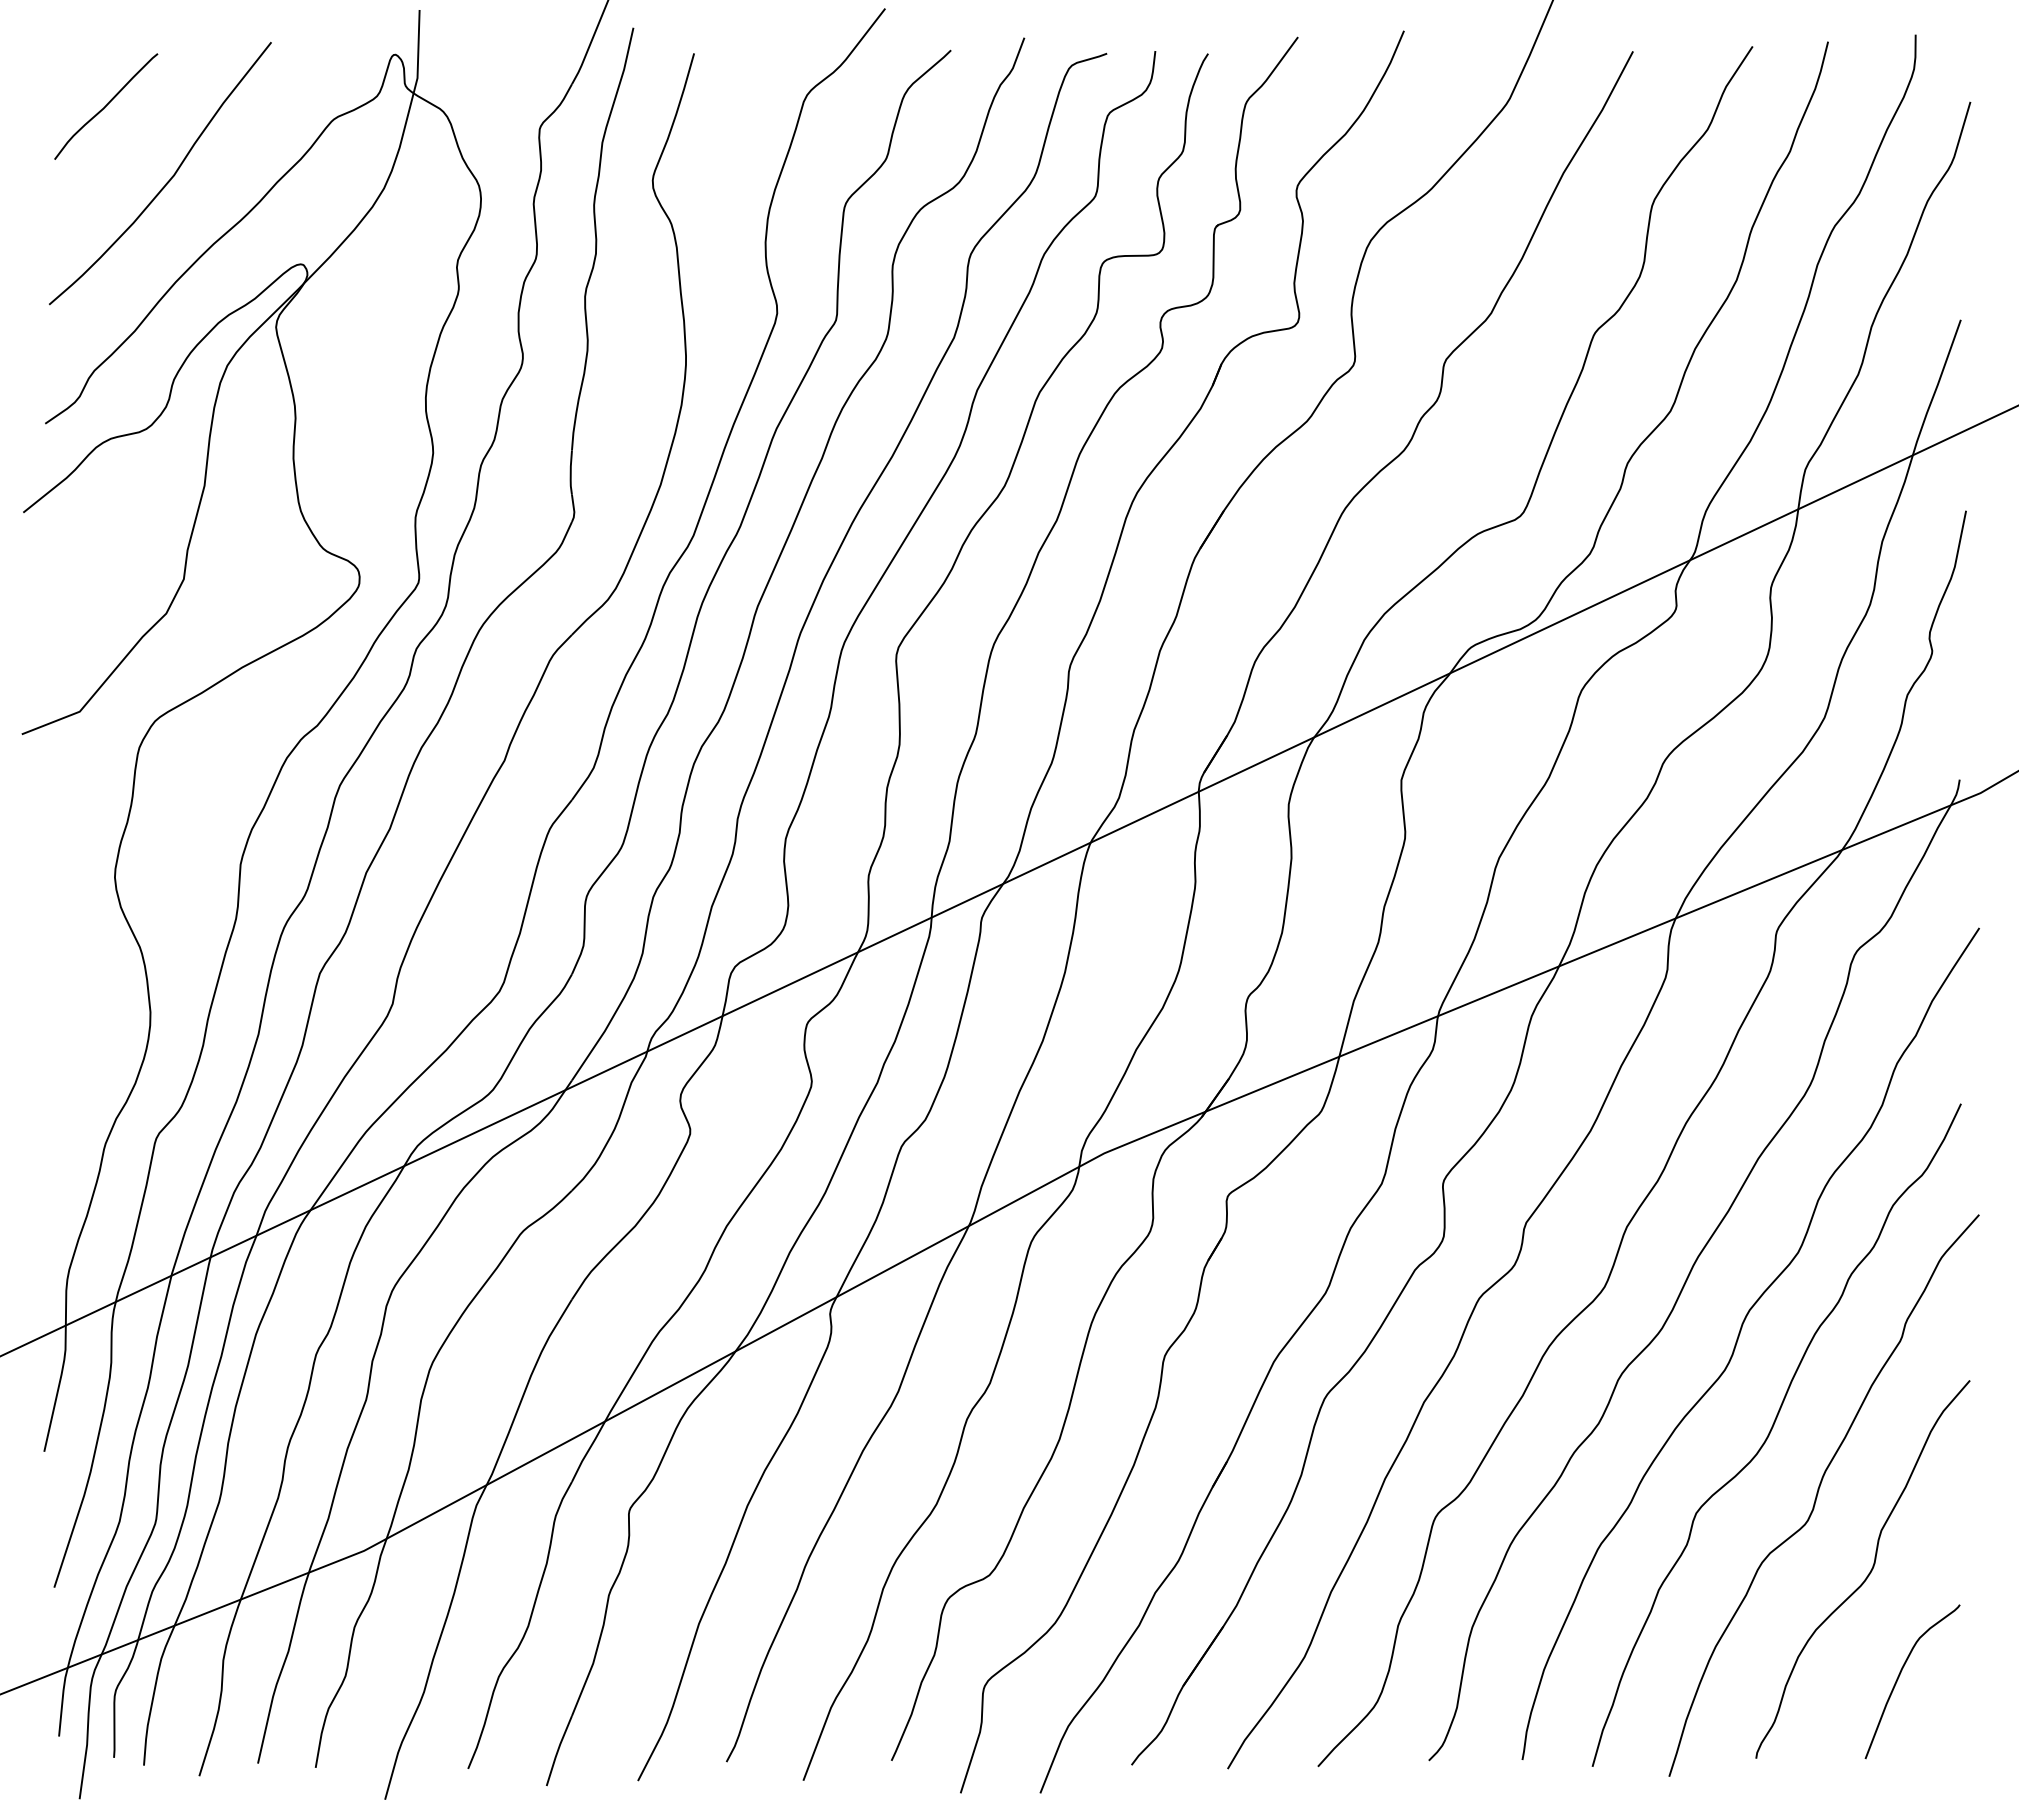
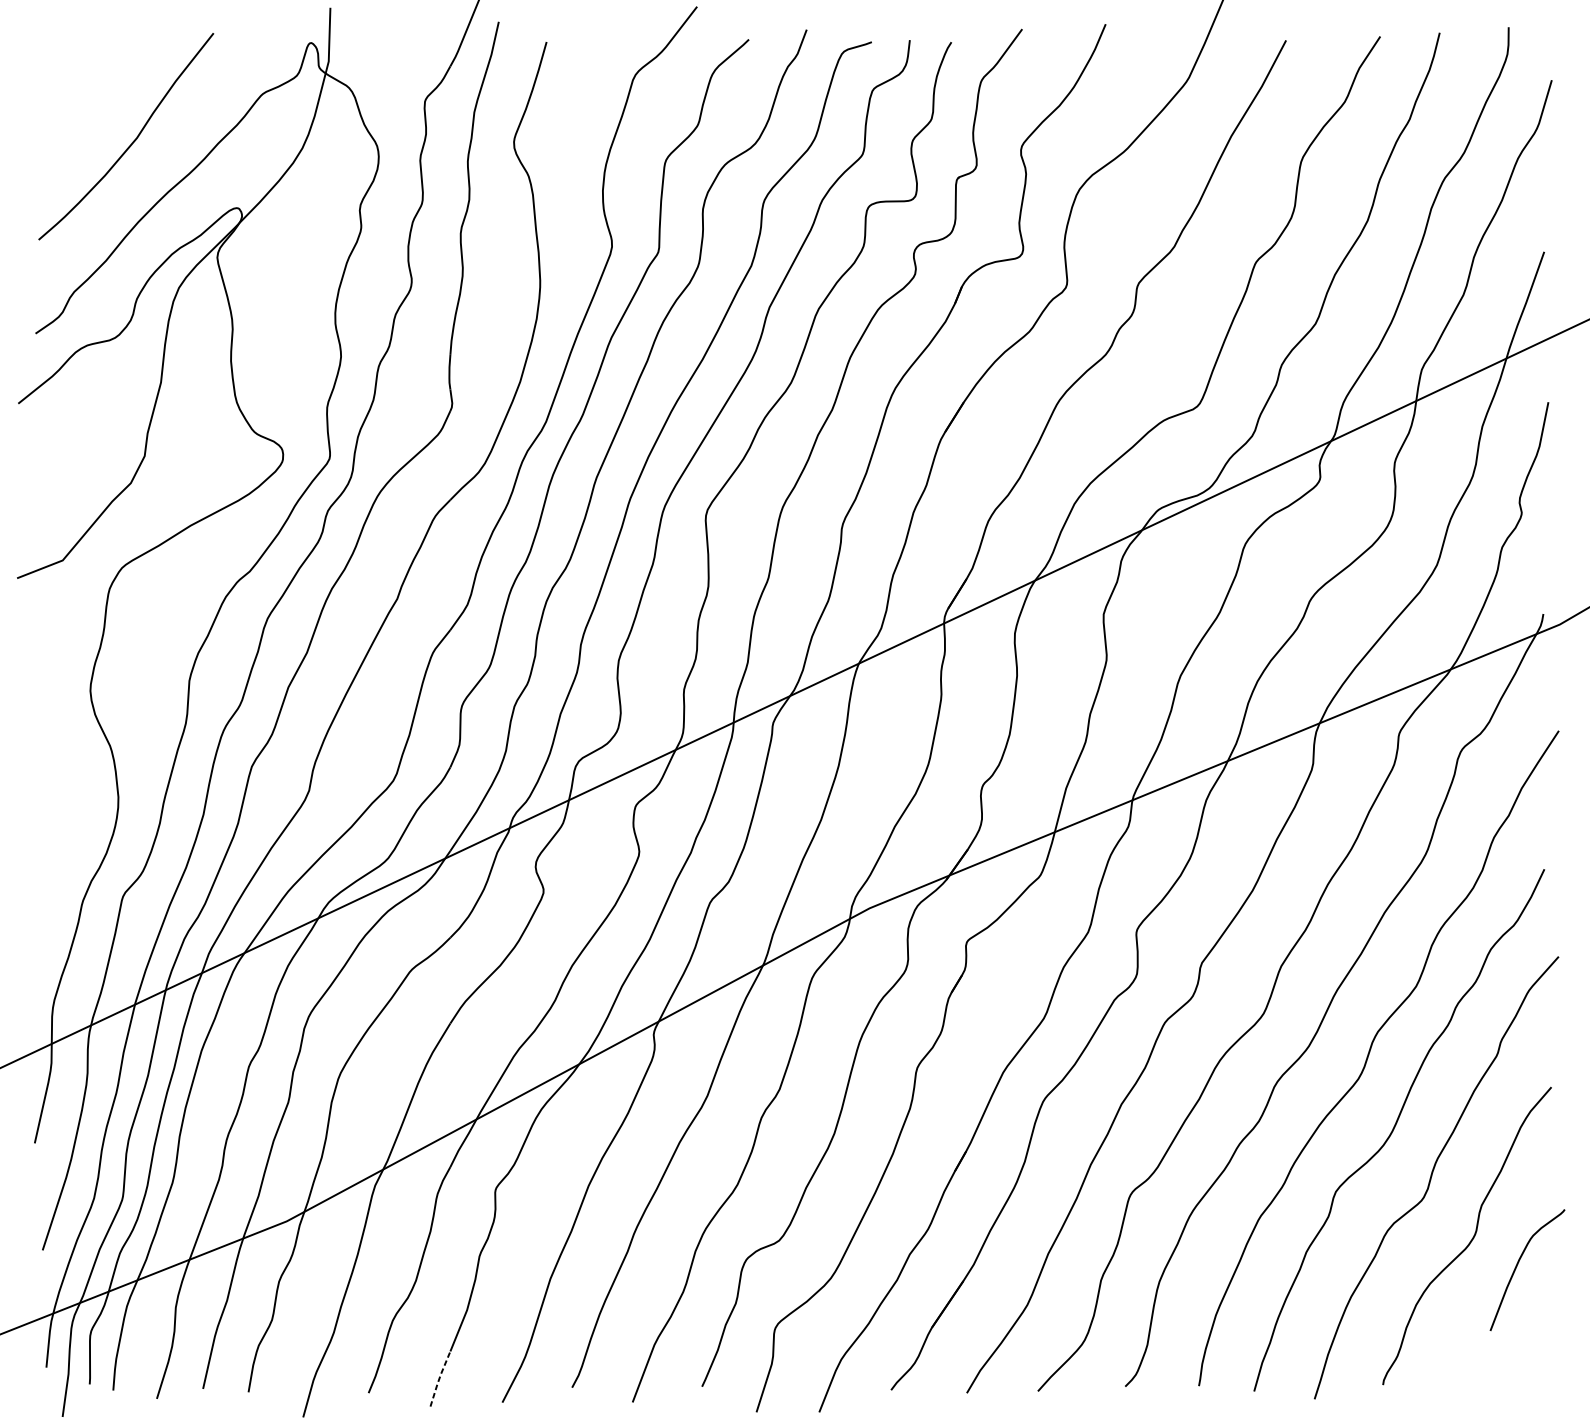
curve: (106, 106) -> (83, 83), removed
curve: (1900, 1675) -> (1518, 1265), moved
line: (558, 1750) -> (439, 1378), solid -> dashed

